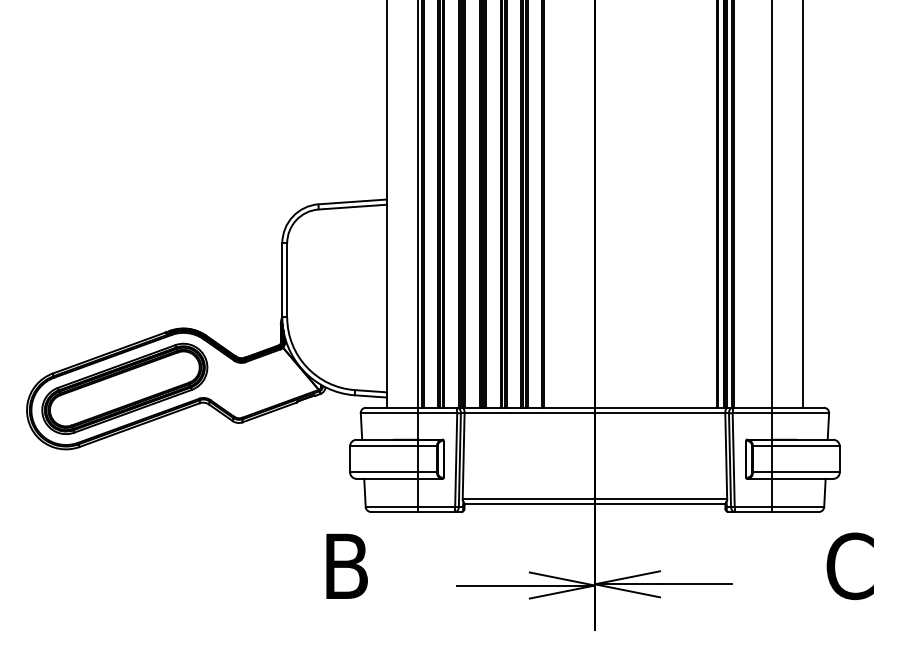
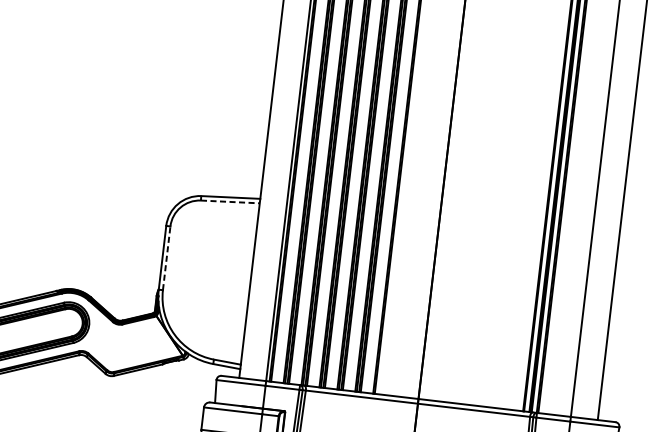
line: (353, 207) -> (231, 202), solid -> dashed
line: (287, 279) -> (167, 257), solid -> dashed

